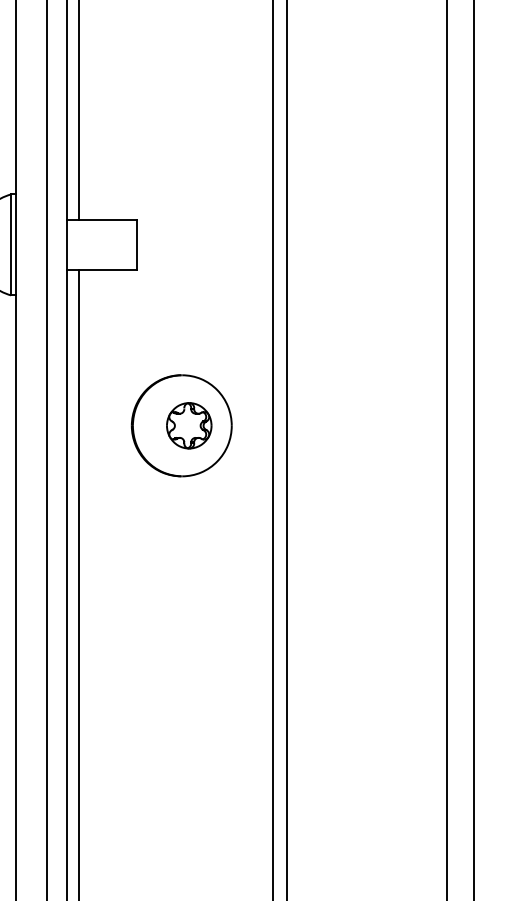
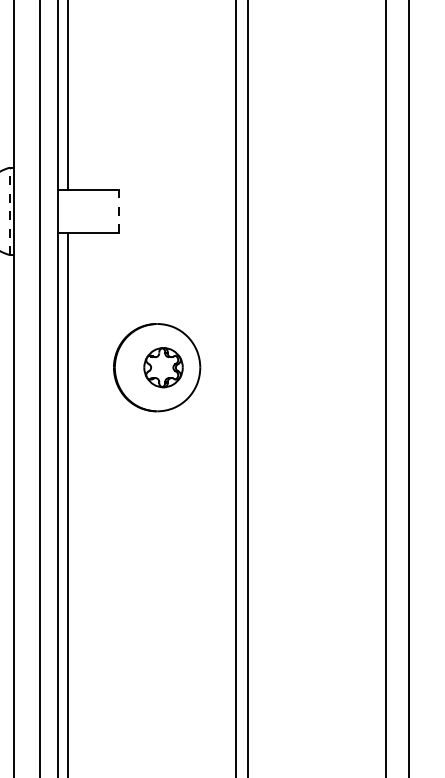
line: (11, 244) -> (9, 211), solid -> dashed
line: (137, 244) -> (118, 211), solid -> dashed

